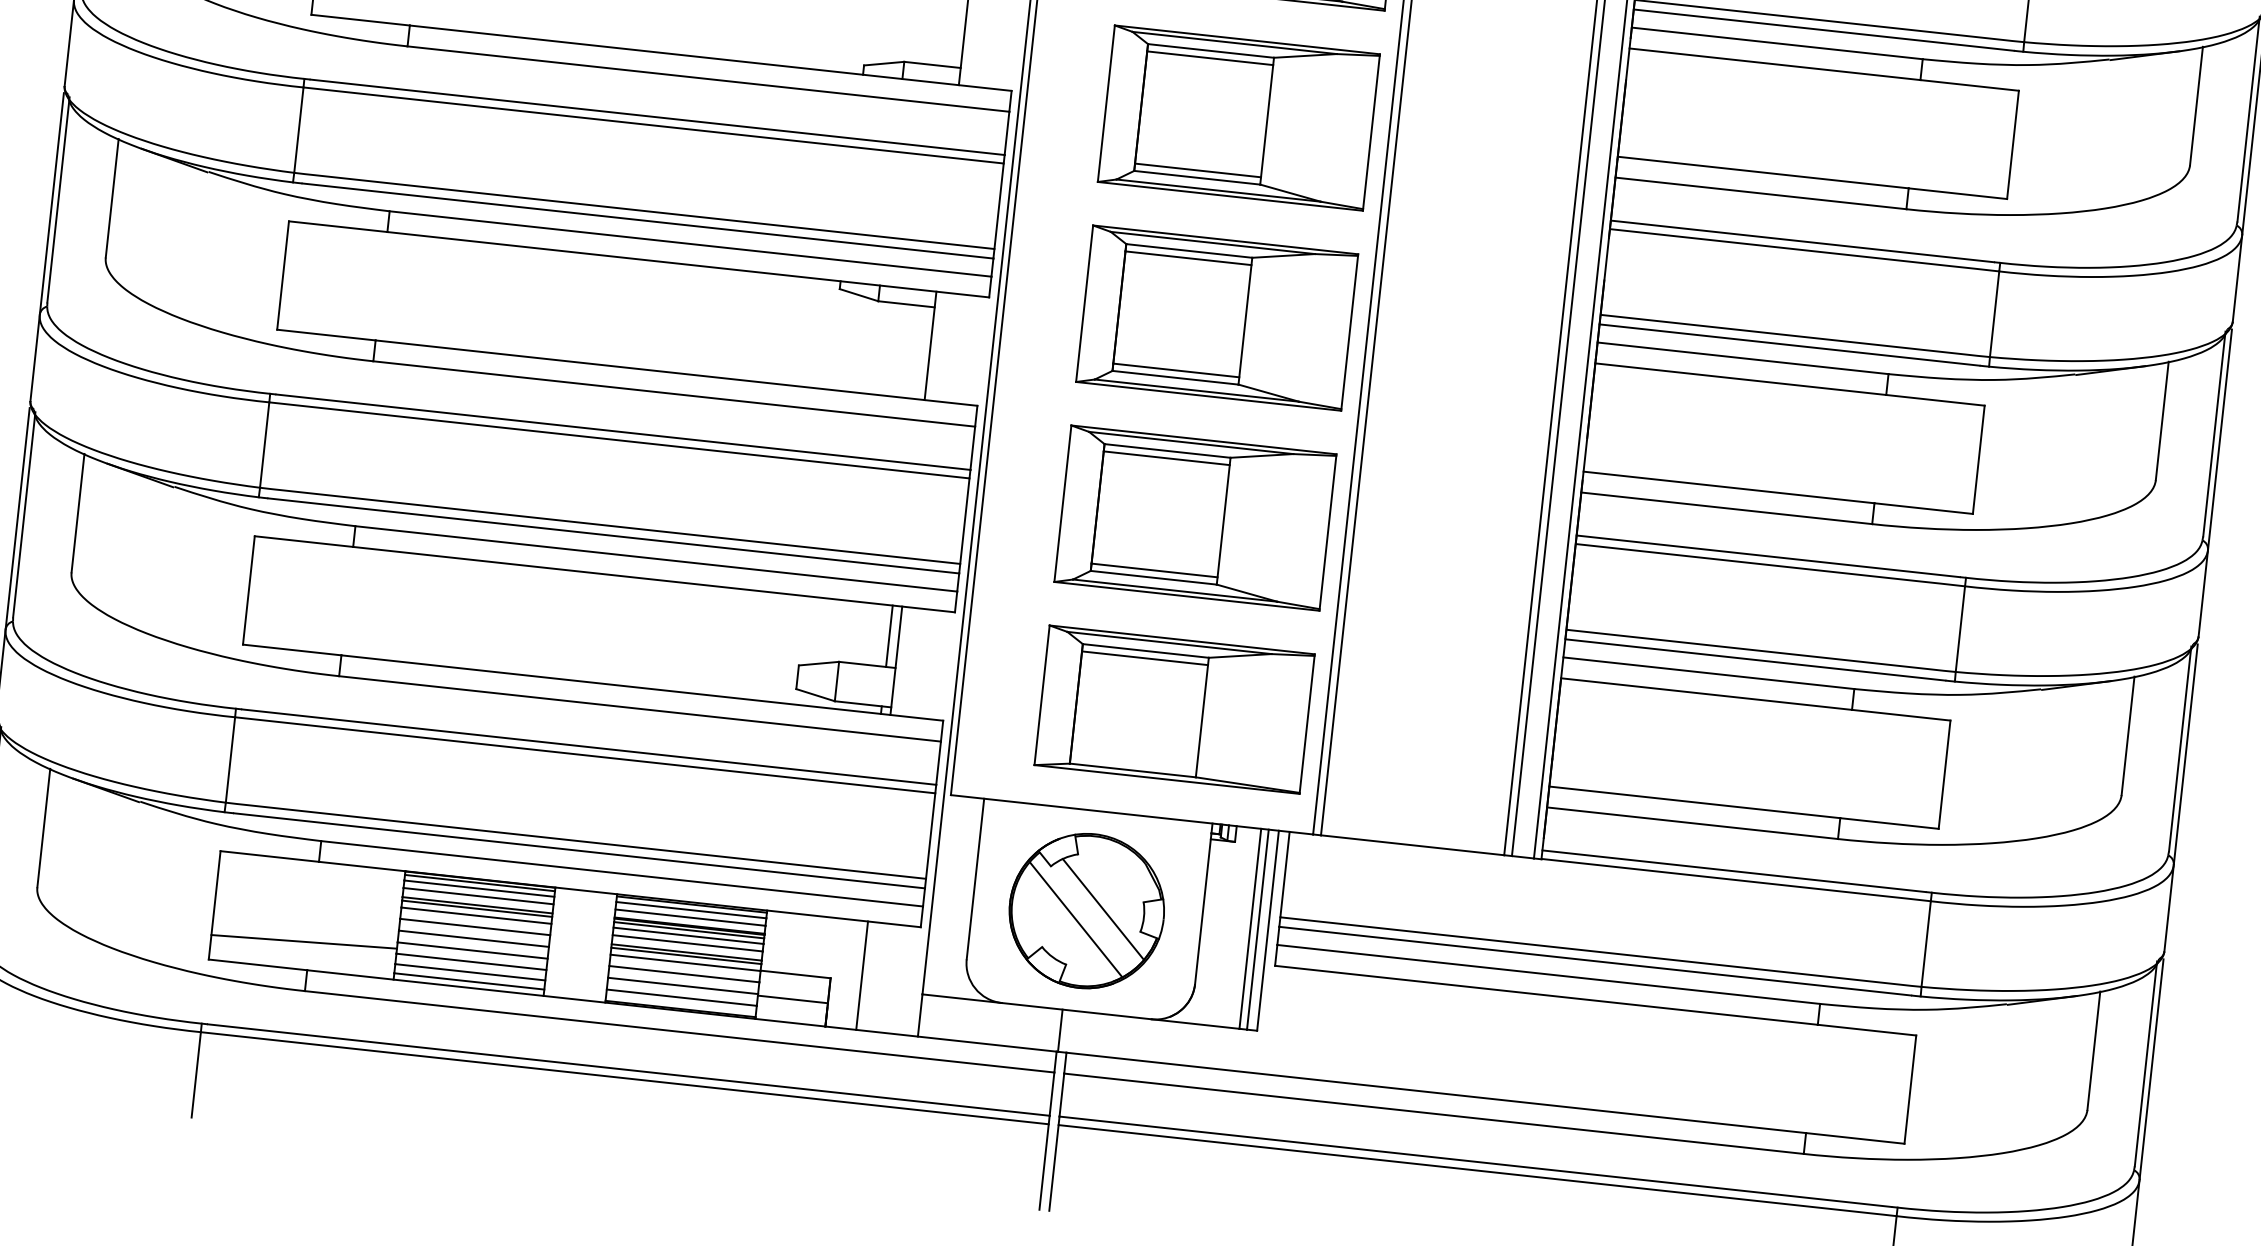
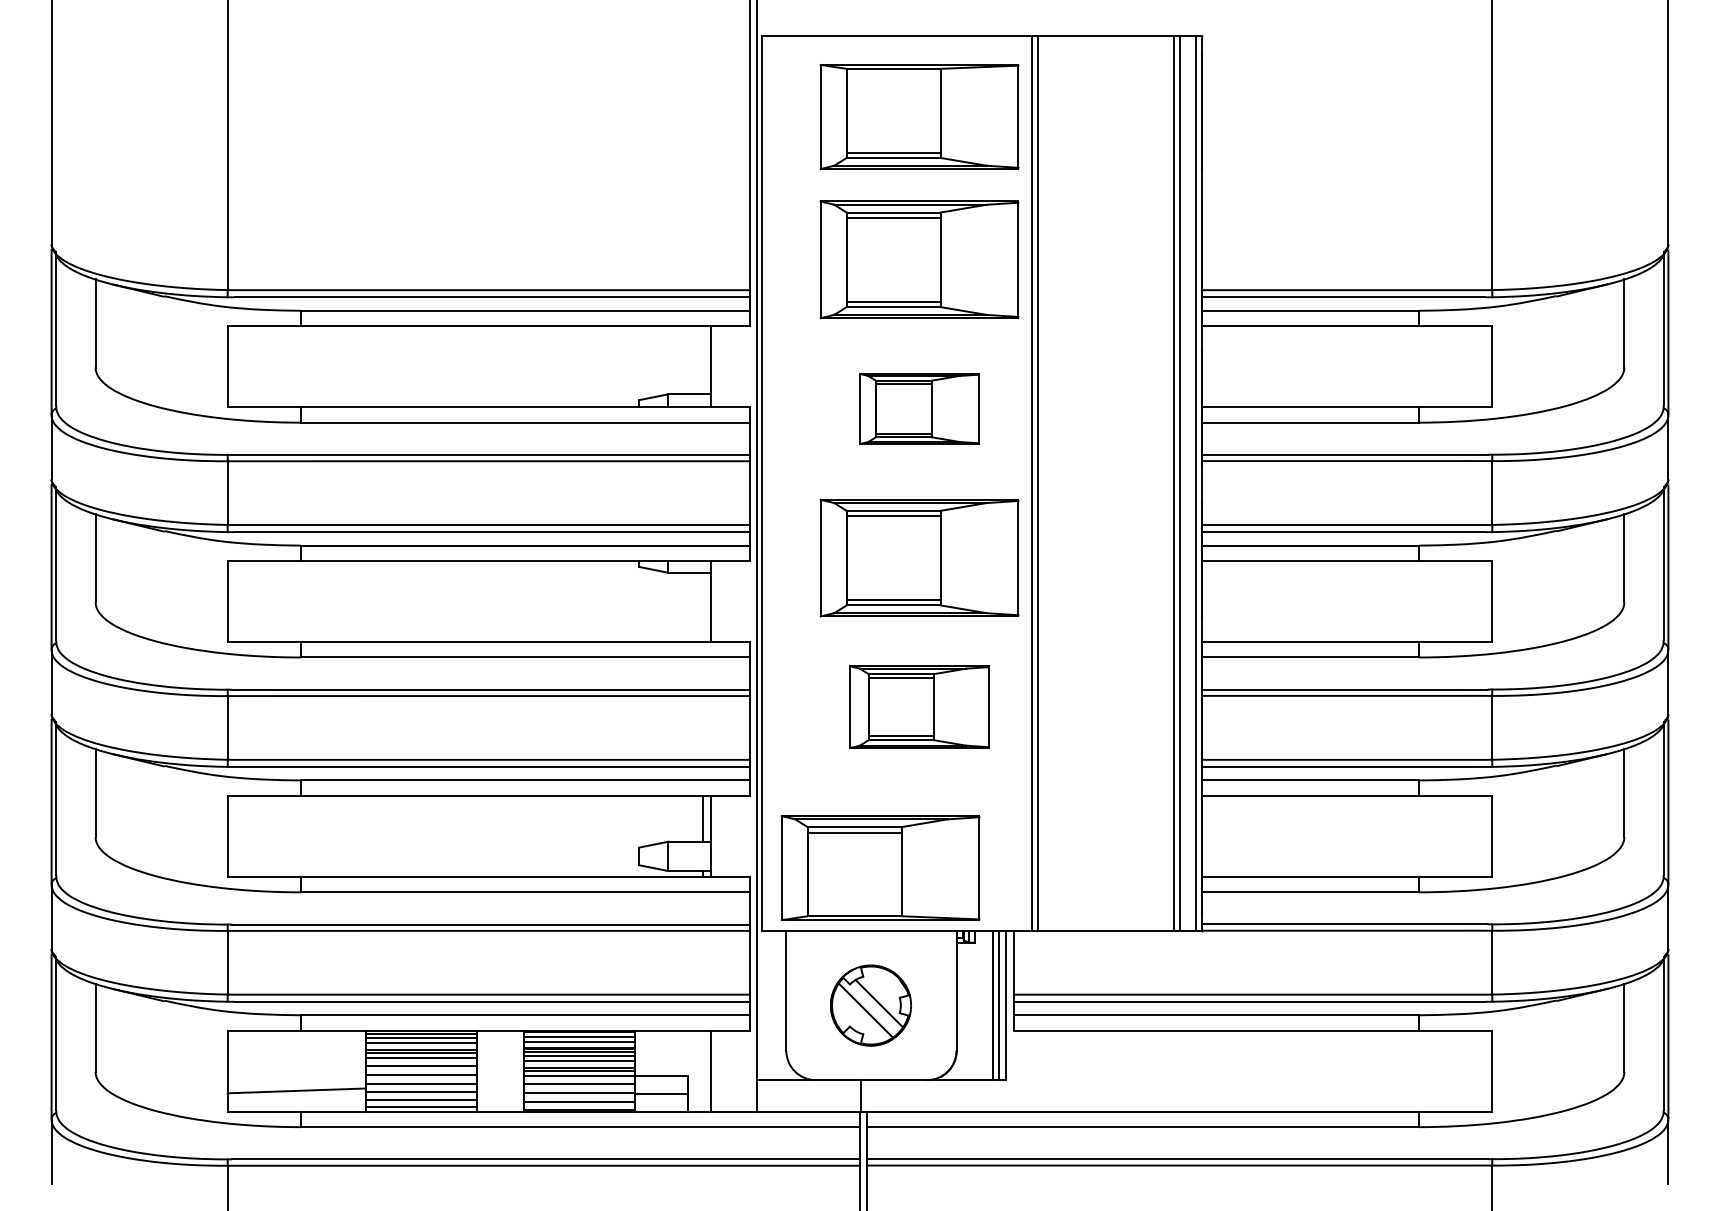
part: (1238, 117) -> (919, 408), size x0.6
part: (1195, 517) -> (919, 706), size x0.7
part: (1174, 710) -> (880, 868), moved
part: (1086, 910) -> (870, 1005), size x0.7

